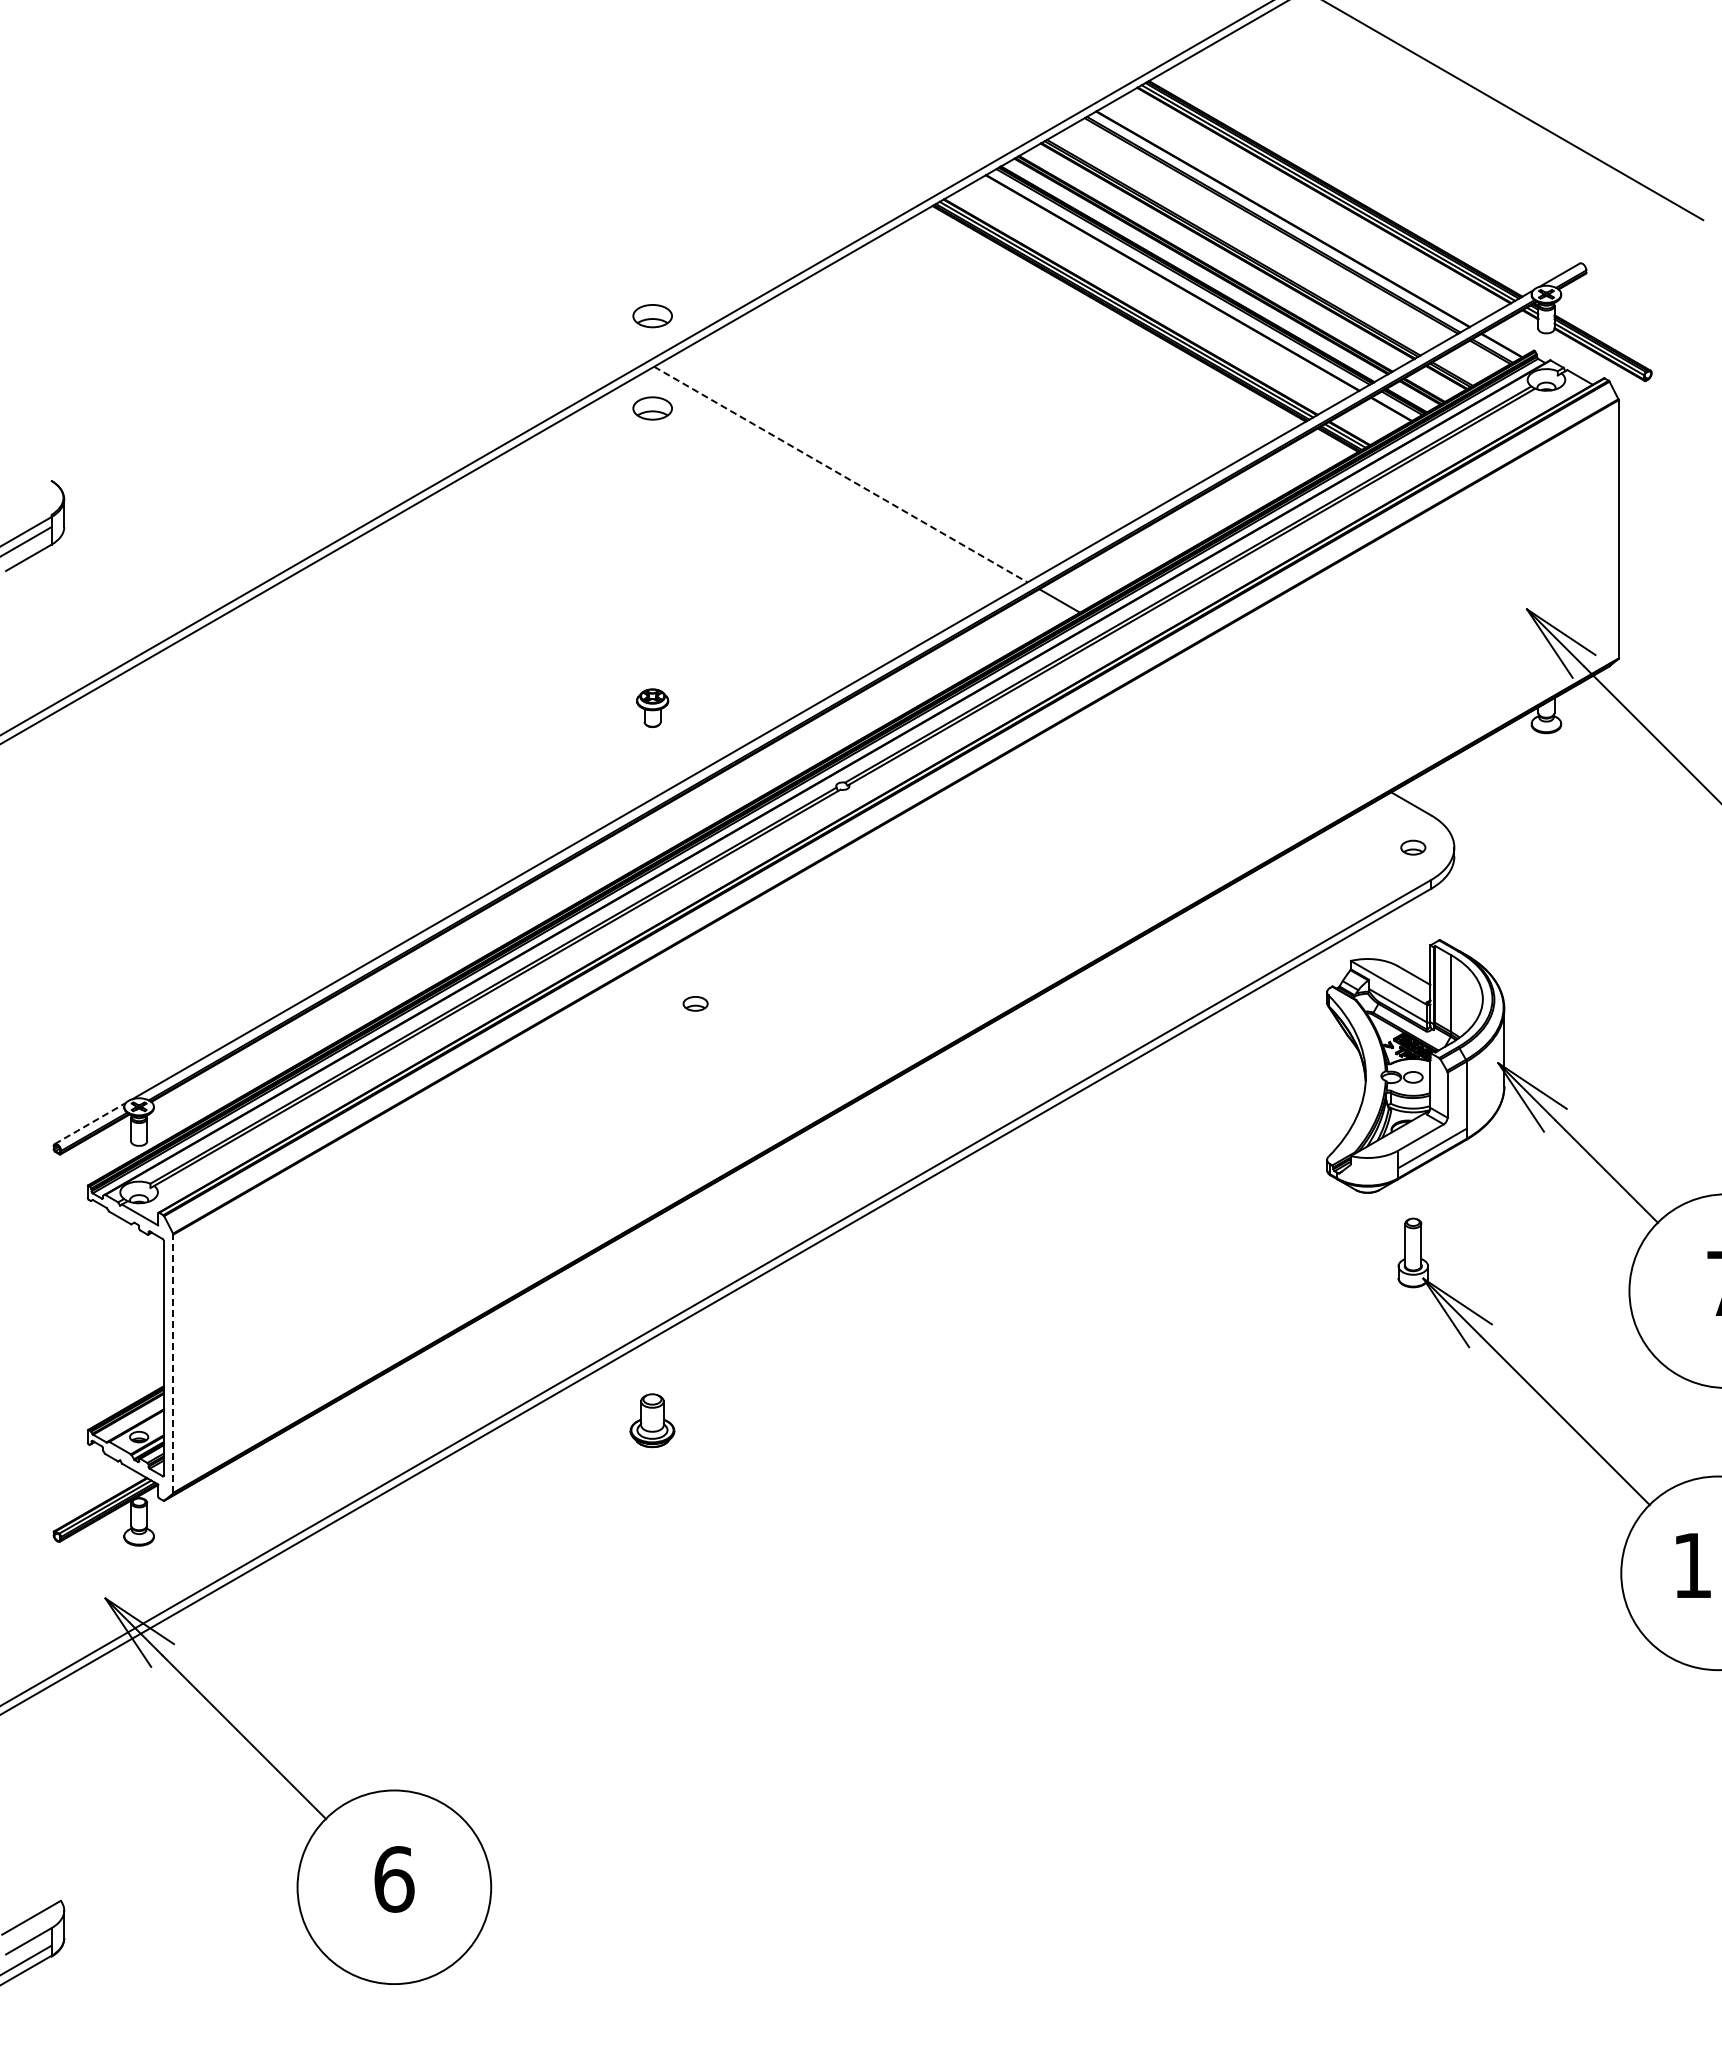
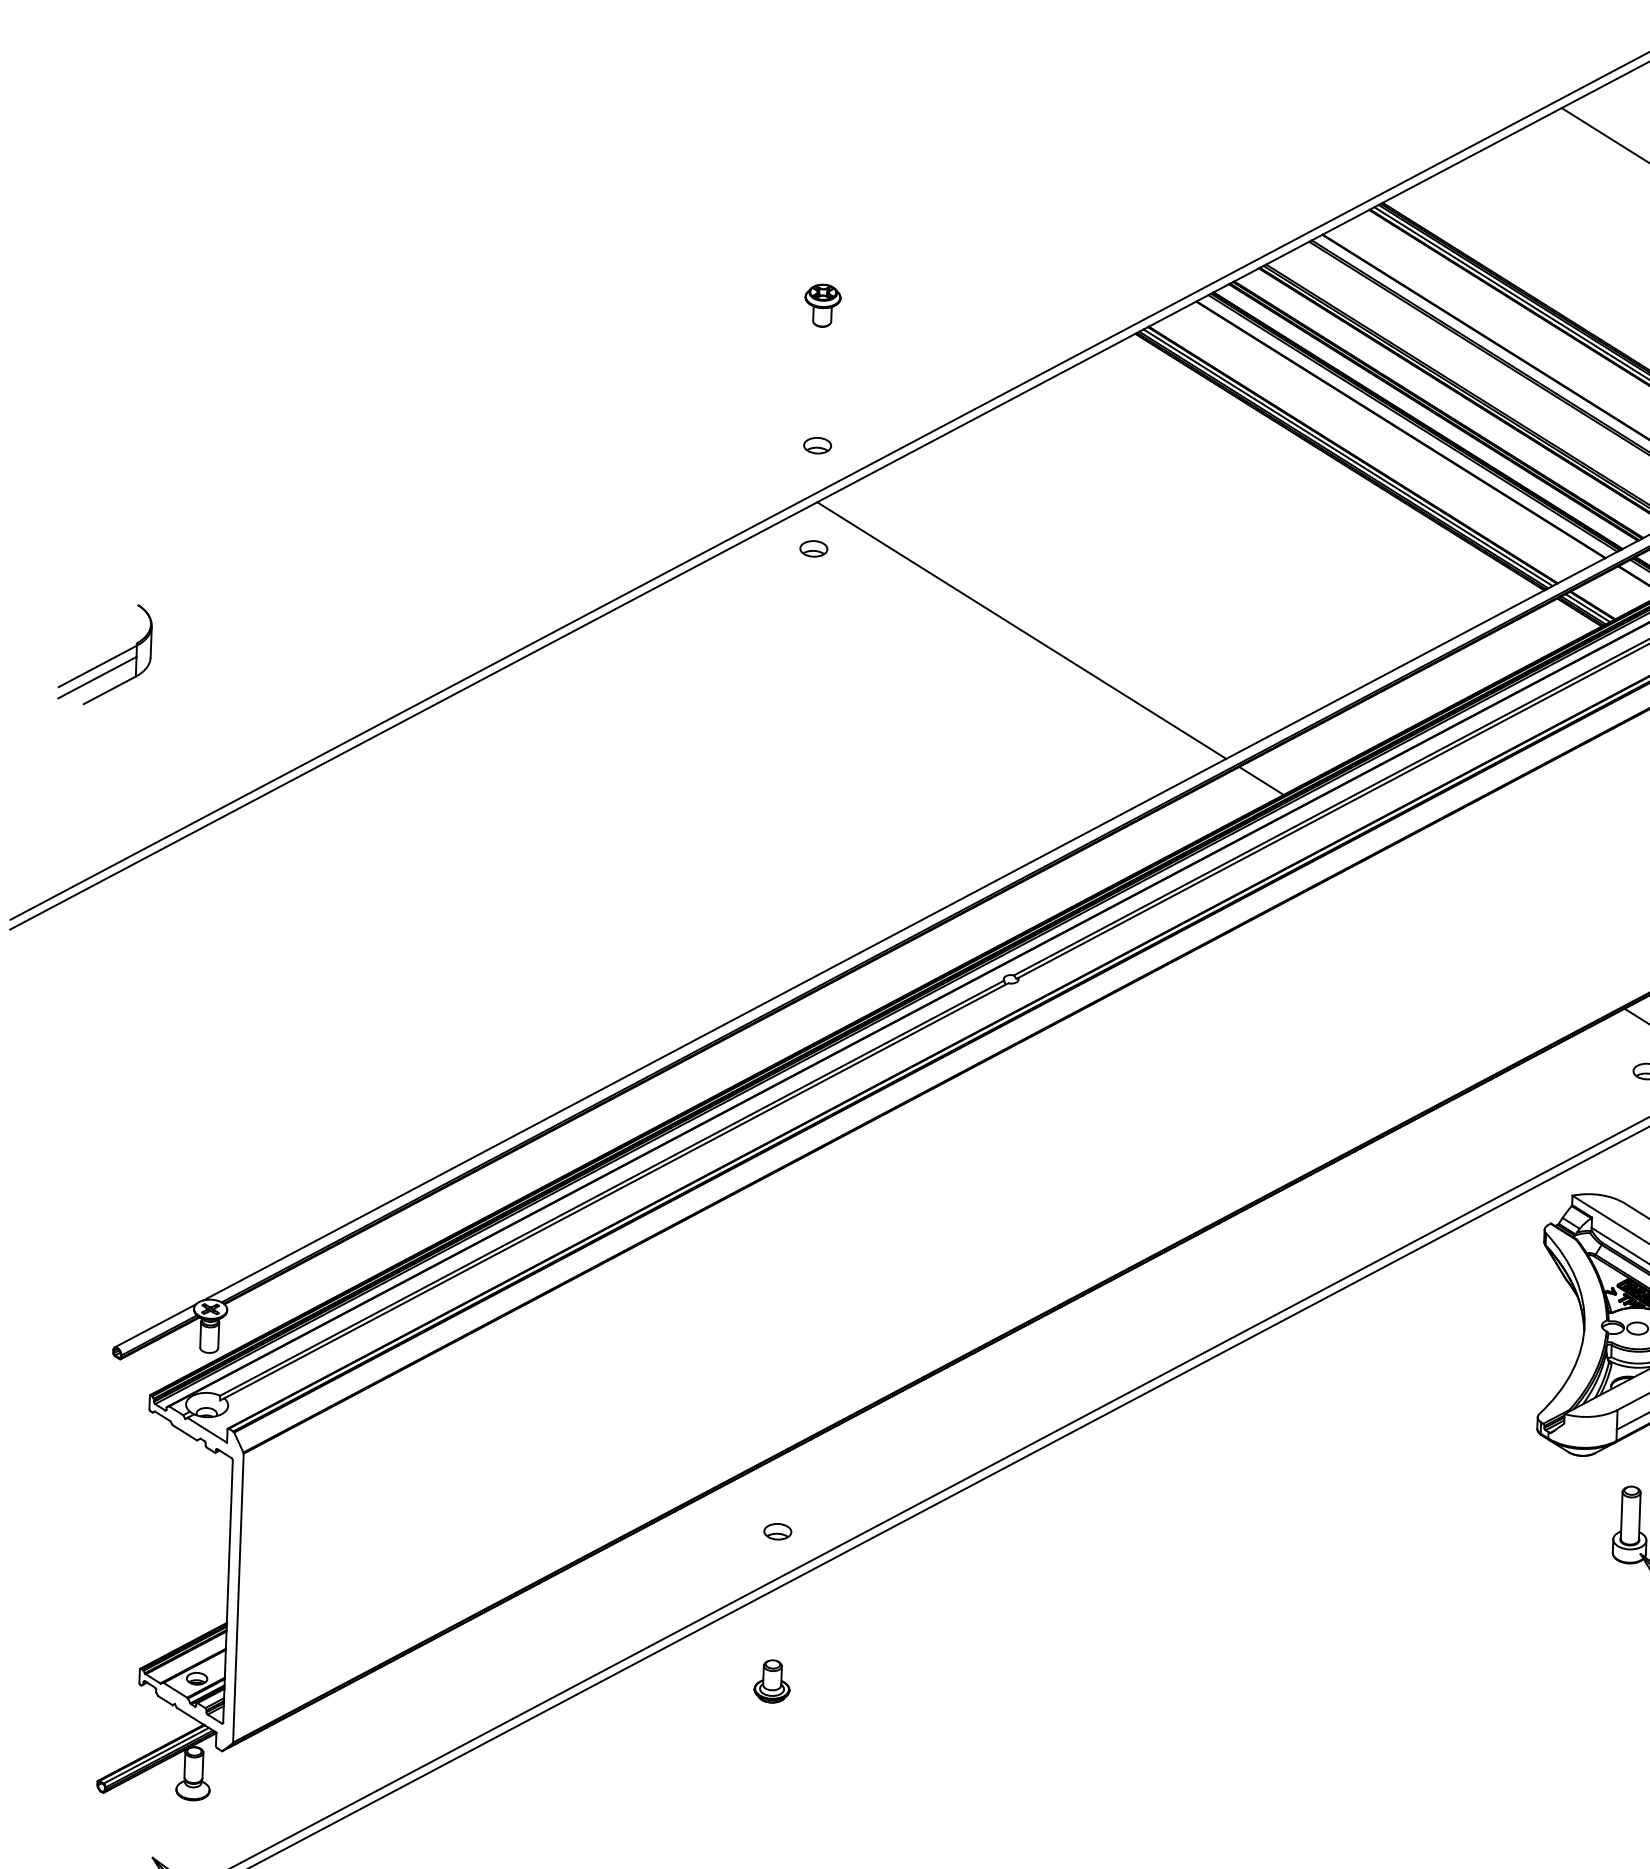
part: (652, 316) -> (817, 445), size x0.62
part: (652, 408) -> (813, 548), size x0.62
line: (840, 474) -> (1021, 630), dashed -> solid
part: (652, 707) -> (822, 304), moved
part: (695, 1003) -> (777, 1531), moved
line: (90, 1123) -> (155, 1325), dashed -> solid
line: (173, 1363) -> (238, 1597), dashed -> solid
part: (652, 1420) -> (772, 1681), size x0.71

